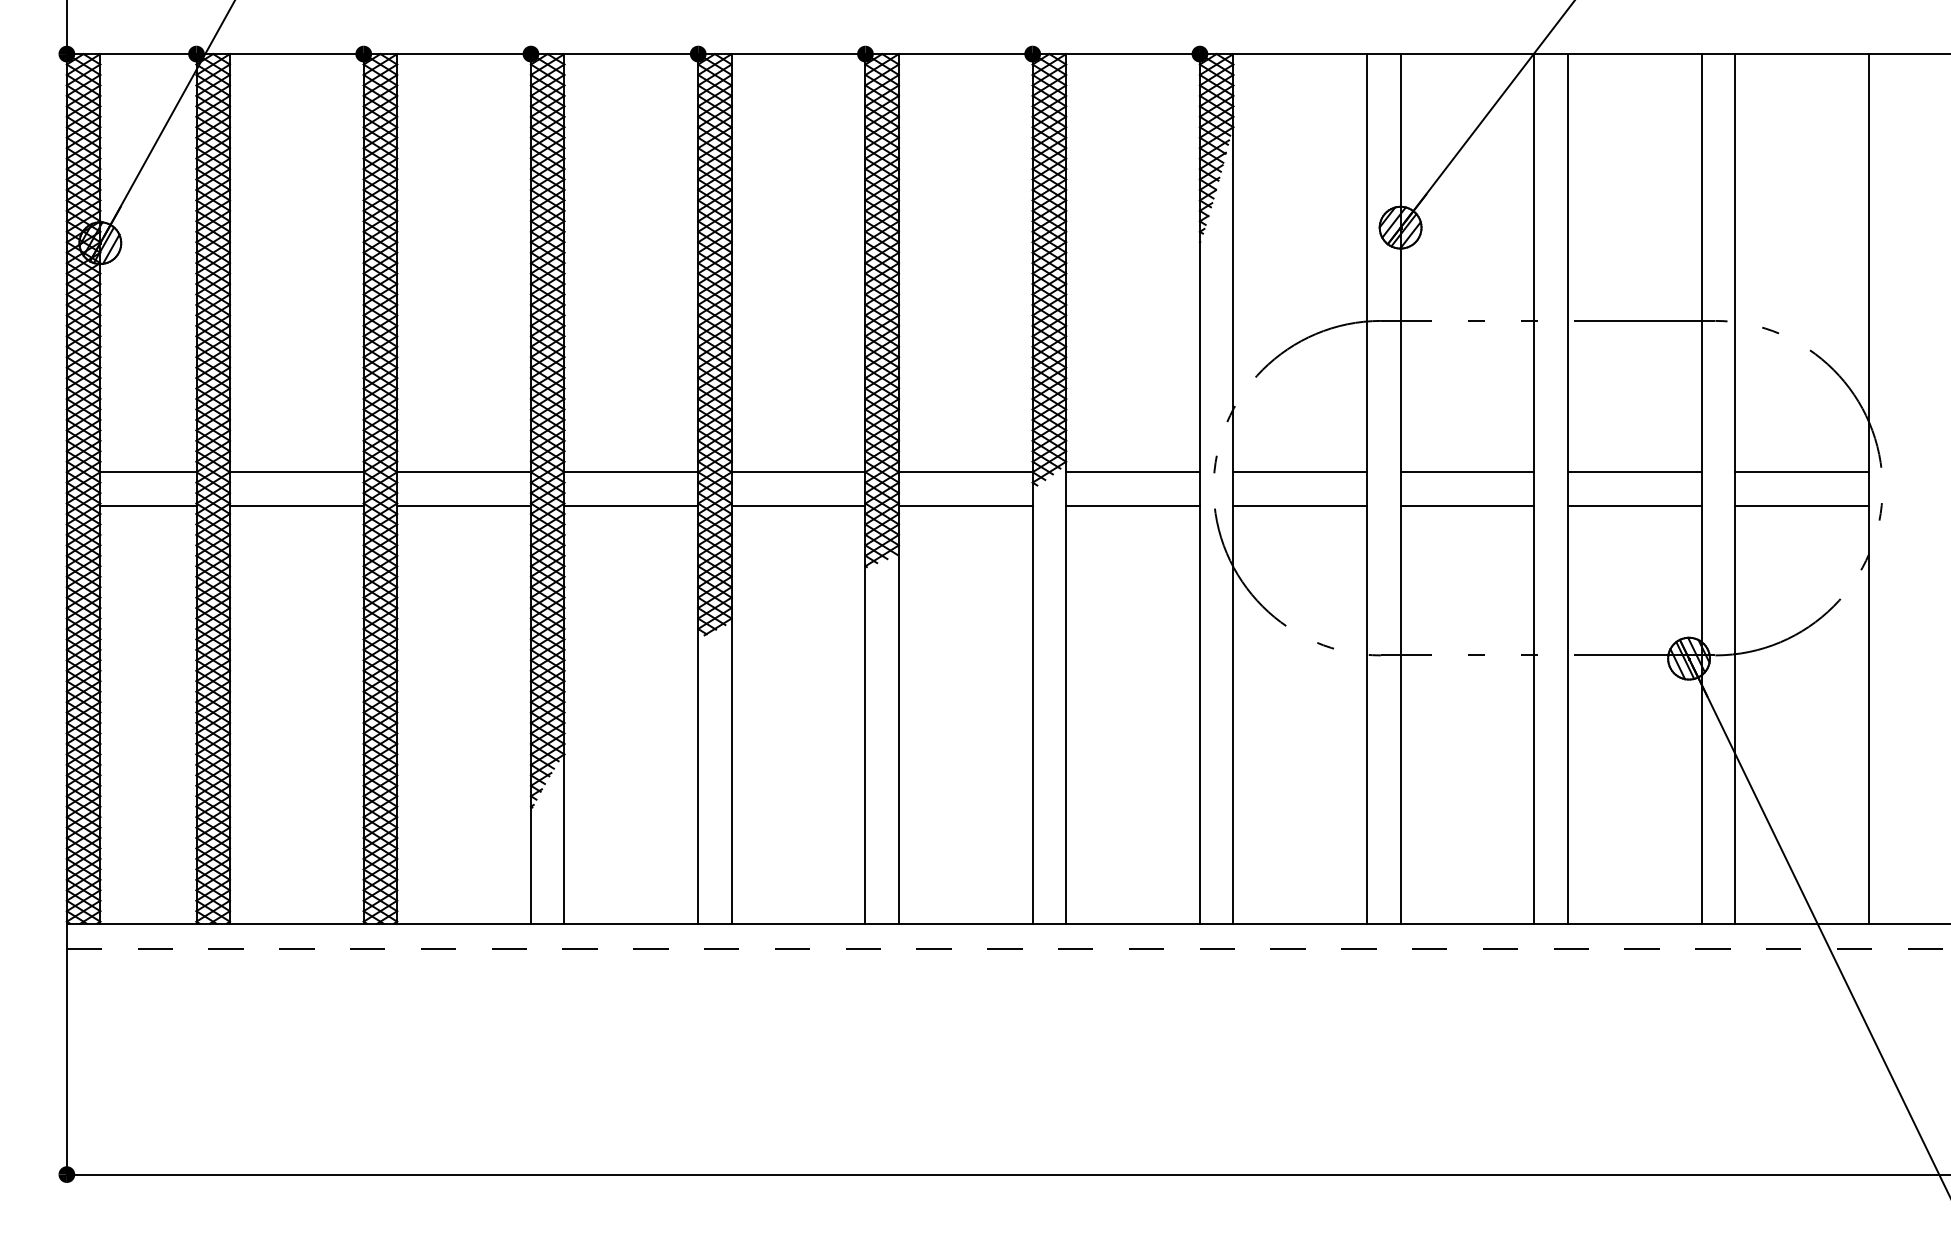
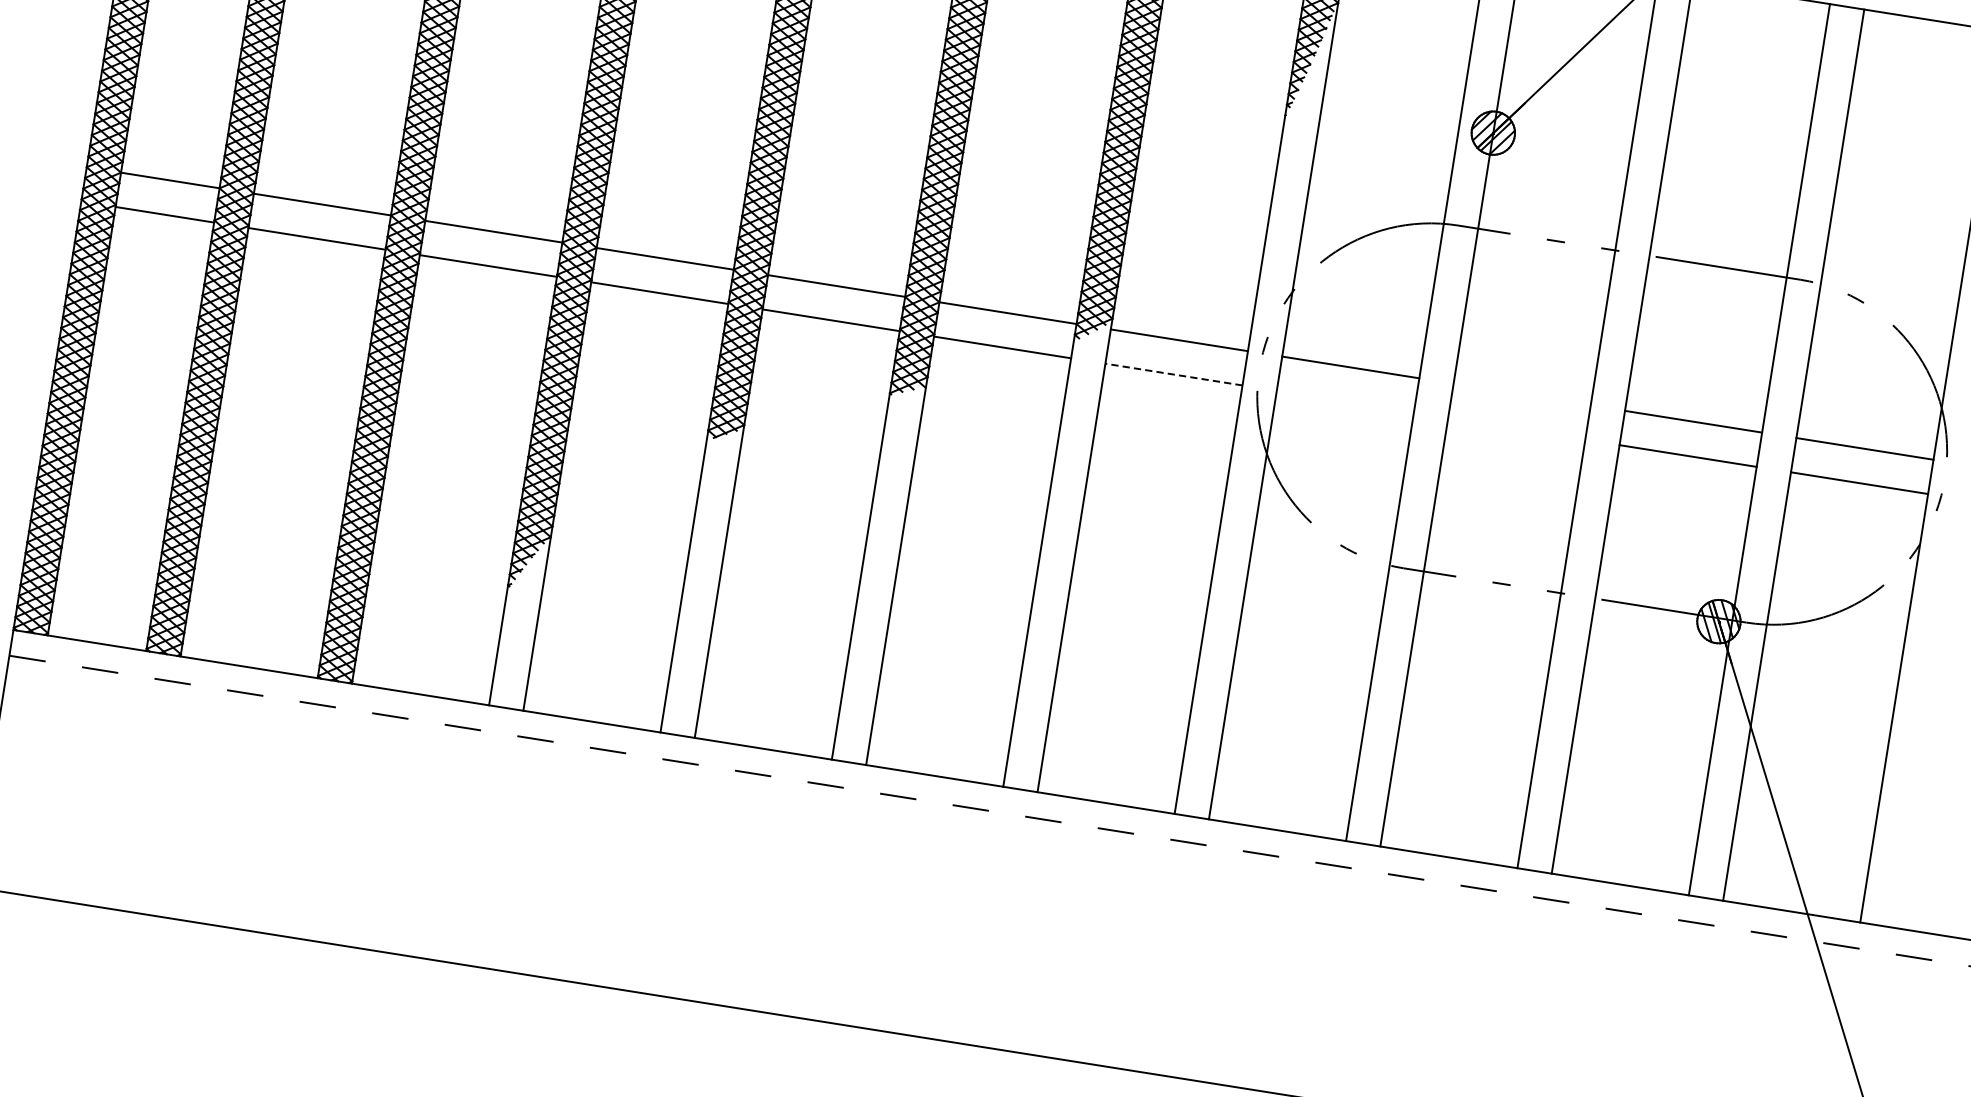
line: (1467, 472) -> (1522, 394), removed
line: (1133, 505) -> (1174, 374), solid -> dashed
line: (1300, 505) -> (1345, 401), removed
line: (1467, 505) -> (1516, 428), removed

